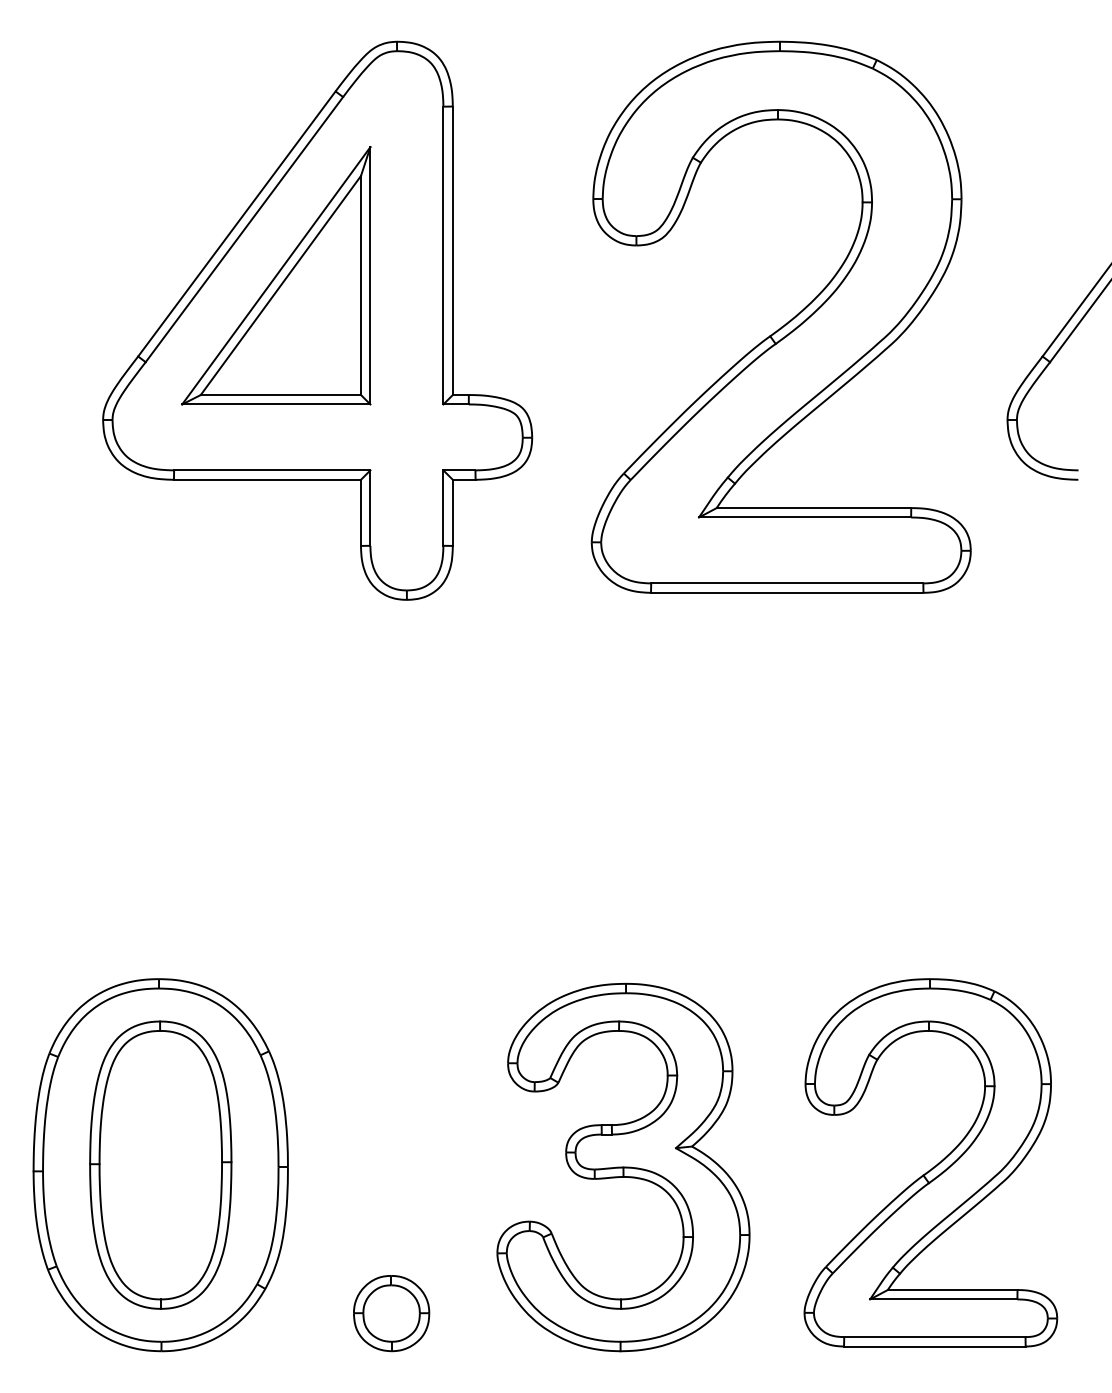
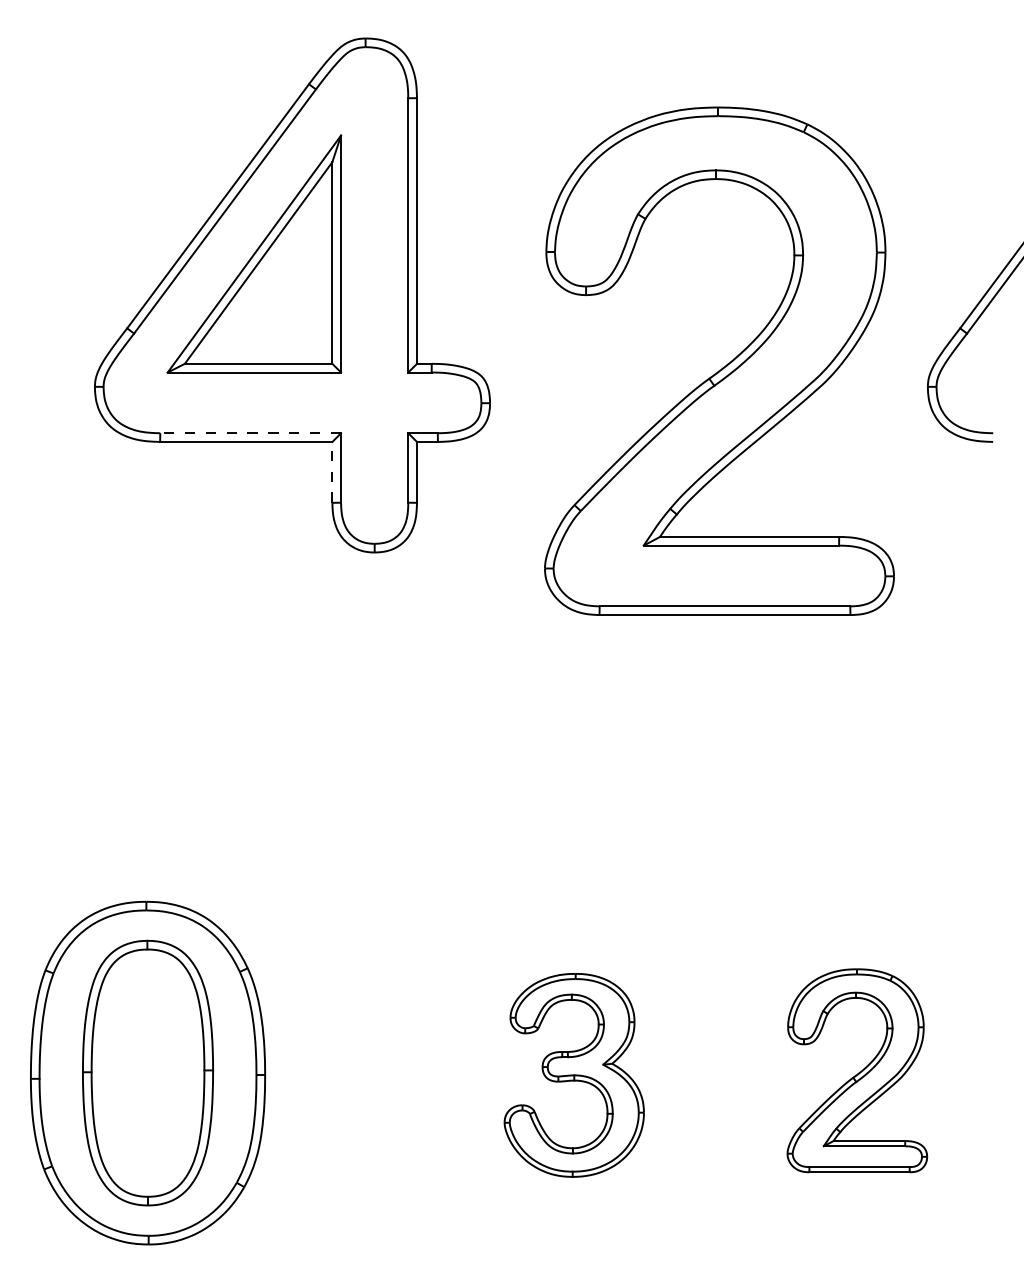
part: (785, 322) -> (723, 366), moved
line: (272, 470) -> (250, 433), solid -> dashed
line: (361, 511) -> (332, 471), solid -> dashed
part: (931, 1162) -> (857, 1070), size x0.6
part: (623, 1167) -> (574, 1075), size x0.6
part: (391, 1313) -> (360, 1209), removed

